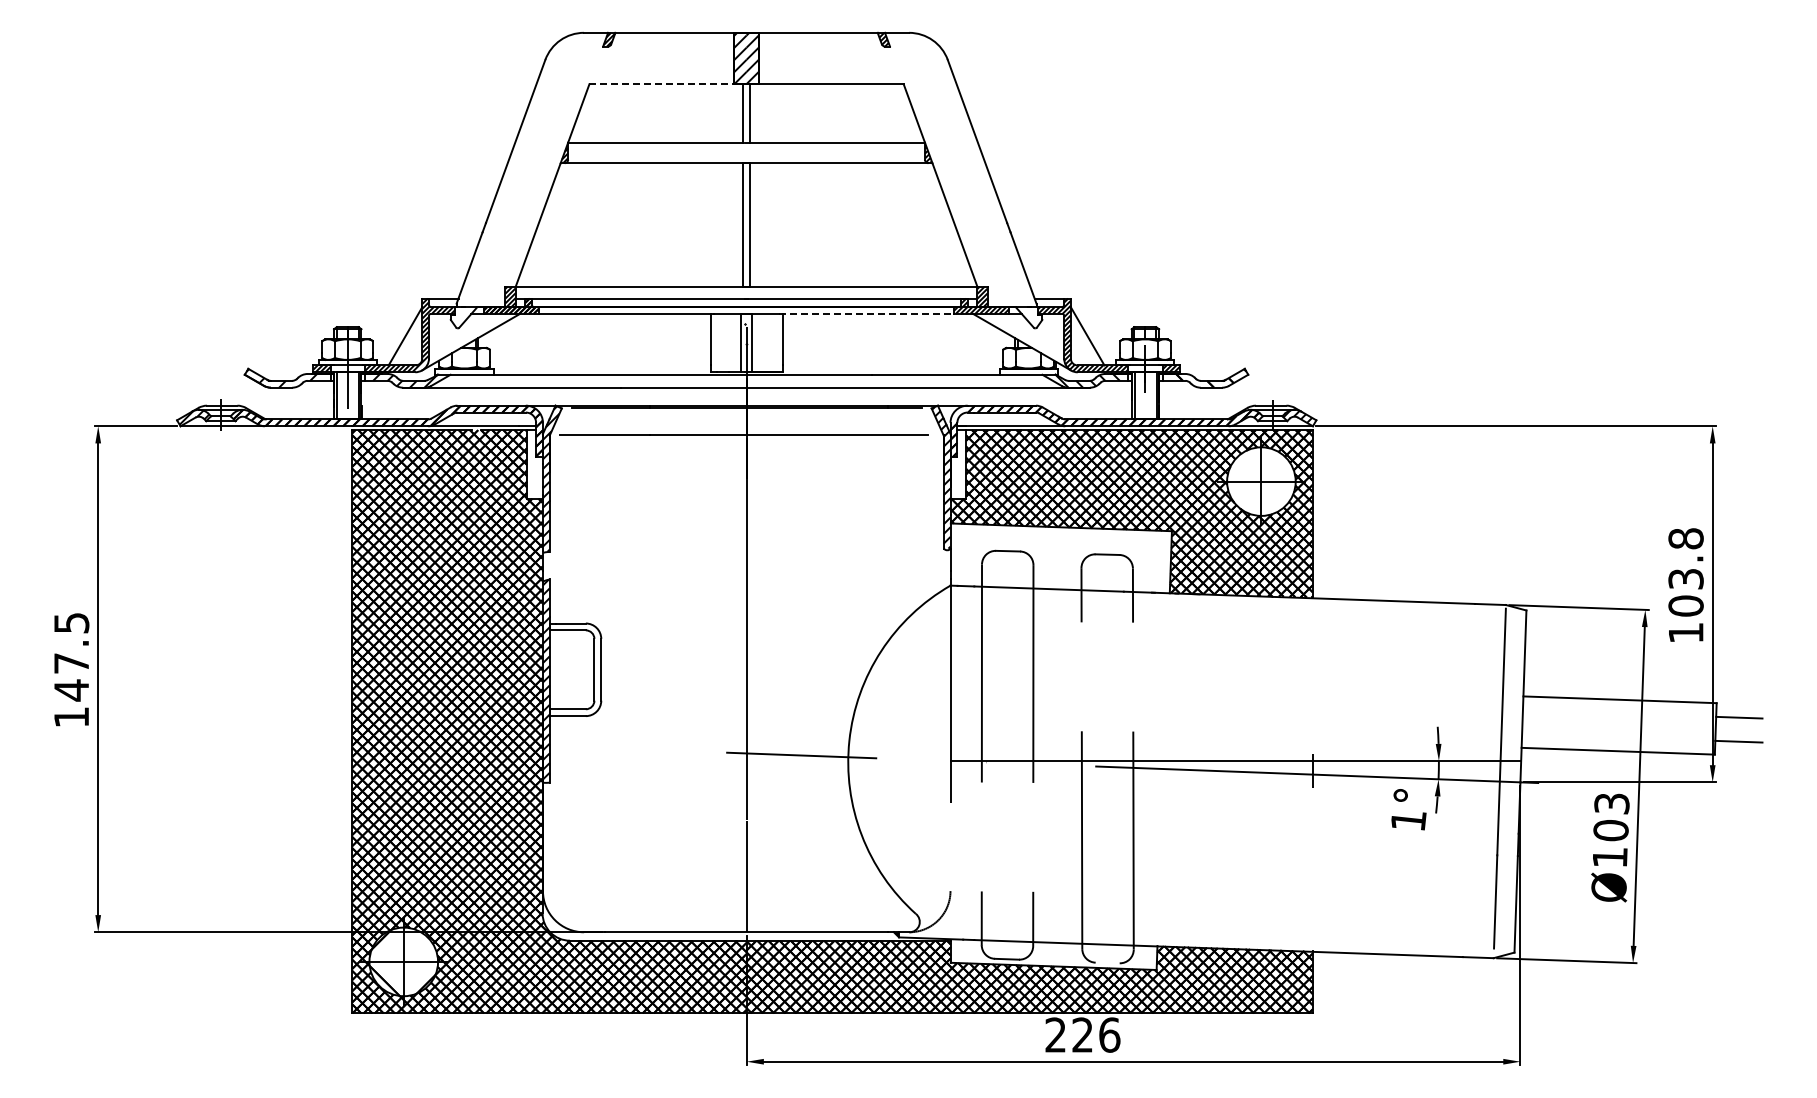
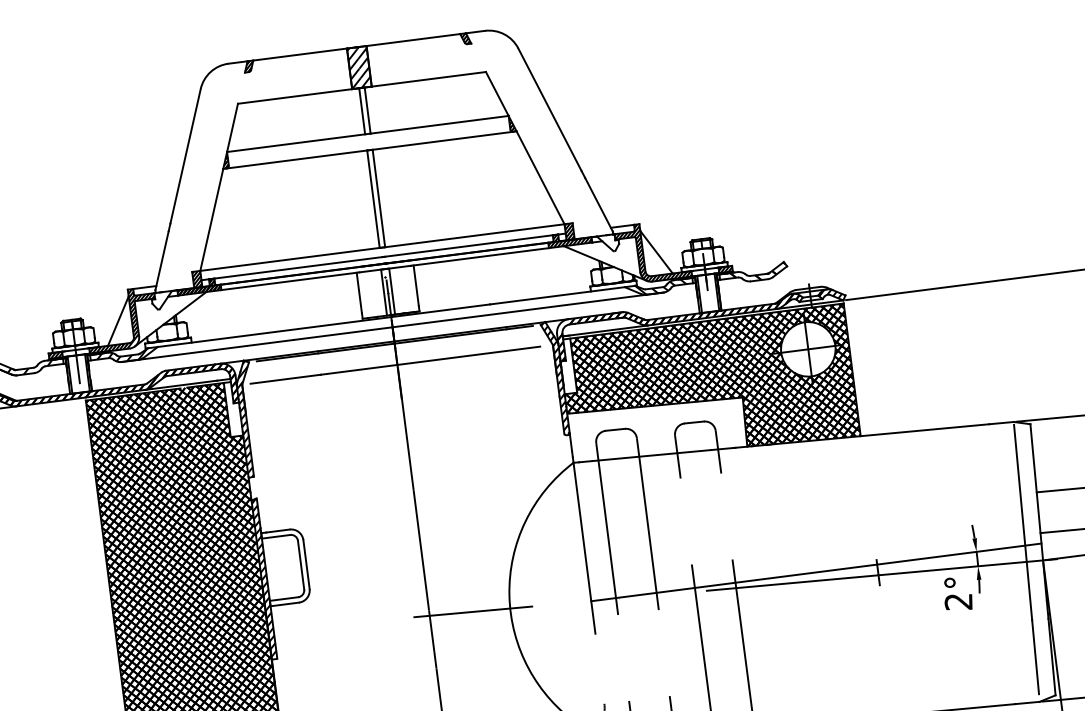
line: (662, 84) -> (295, 96), dashed -> solid
line: (867, 313) -> (480, 256), dashed -> solid
text: (1408, 821) -> (958, 602), 1° -> 2°

